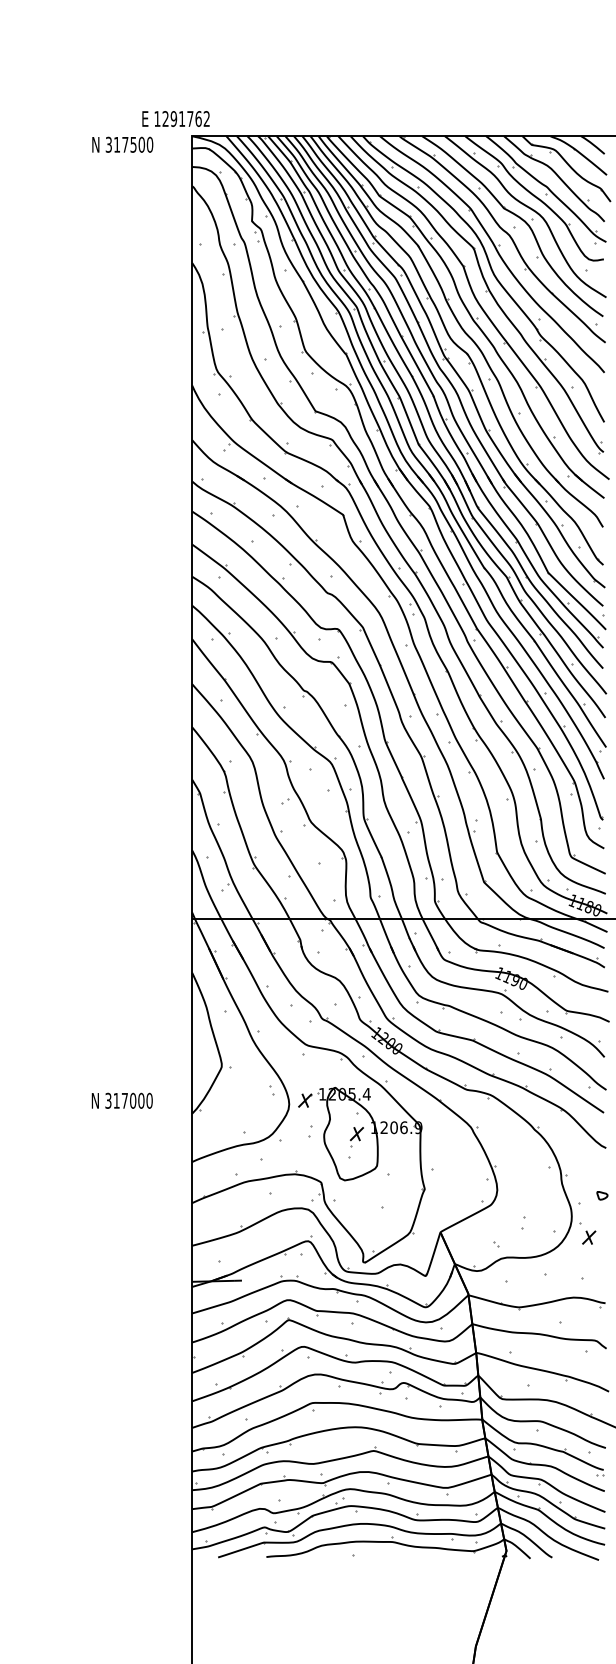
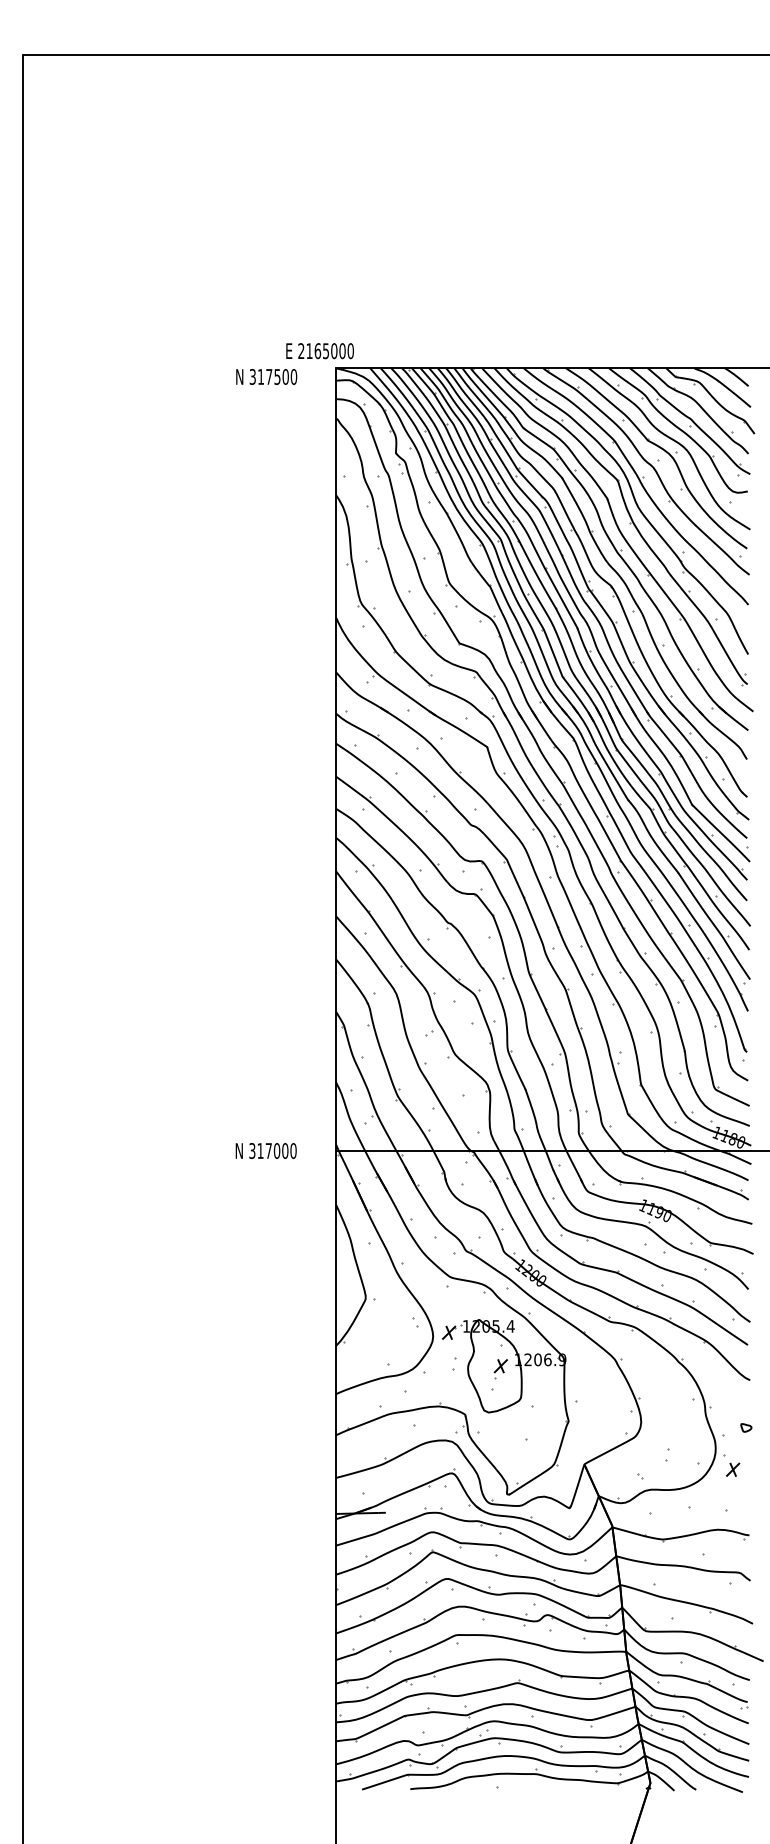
text: (181, 119) -> (325, 351), 1291762 -> 2165000
text: (121, 1100) -> (265, 1150), moved

